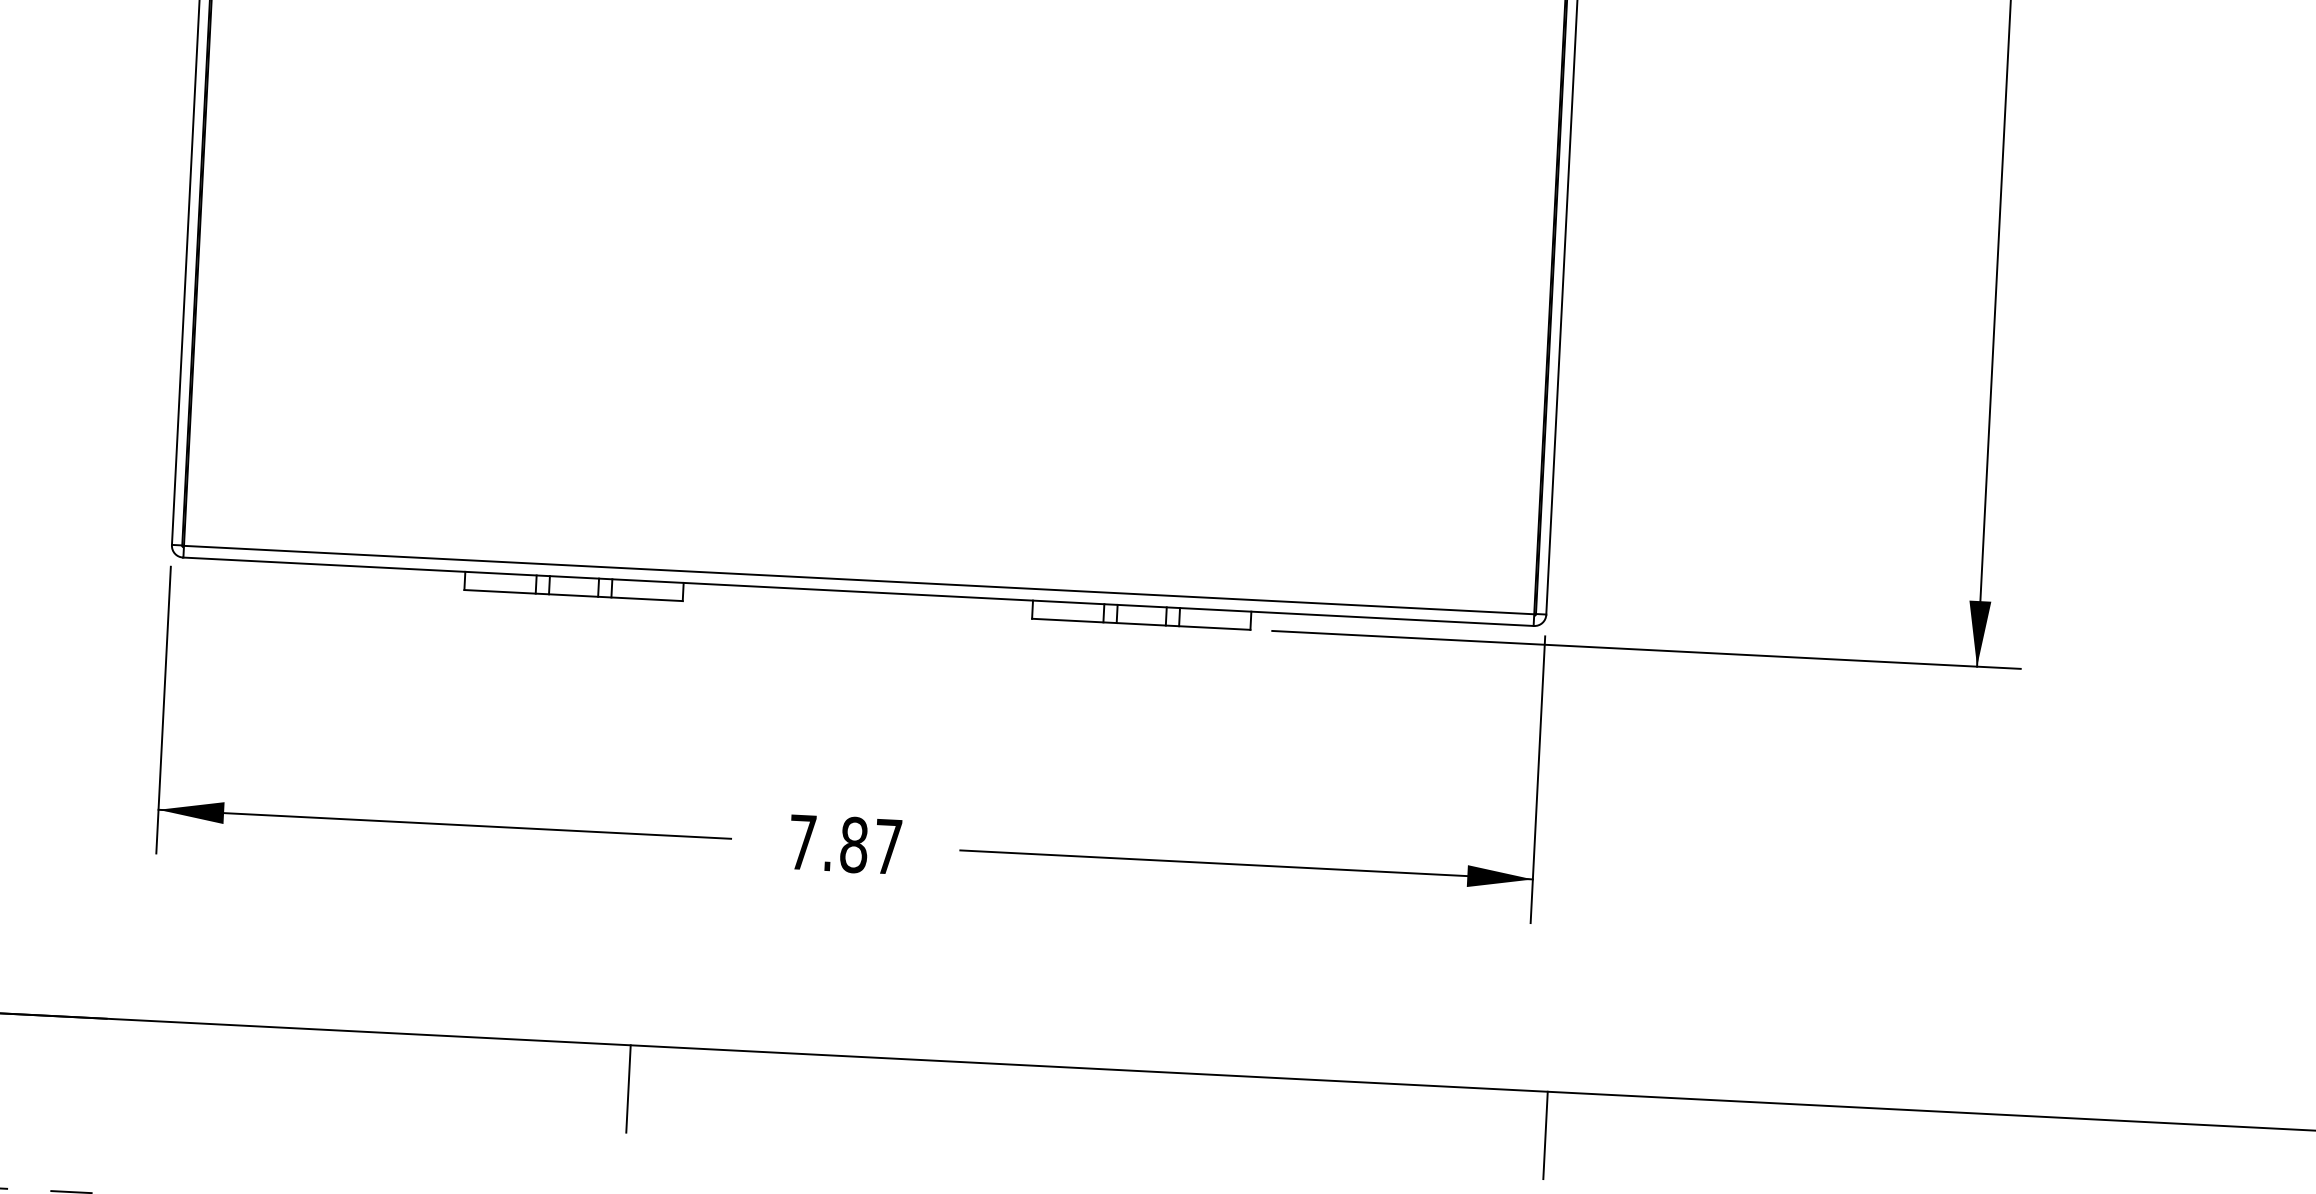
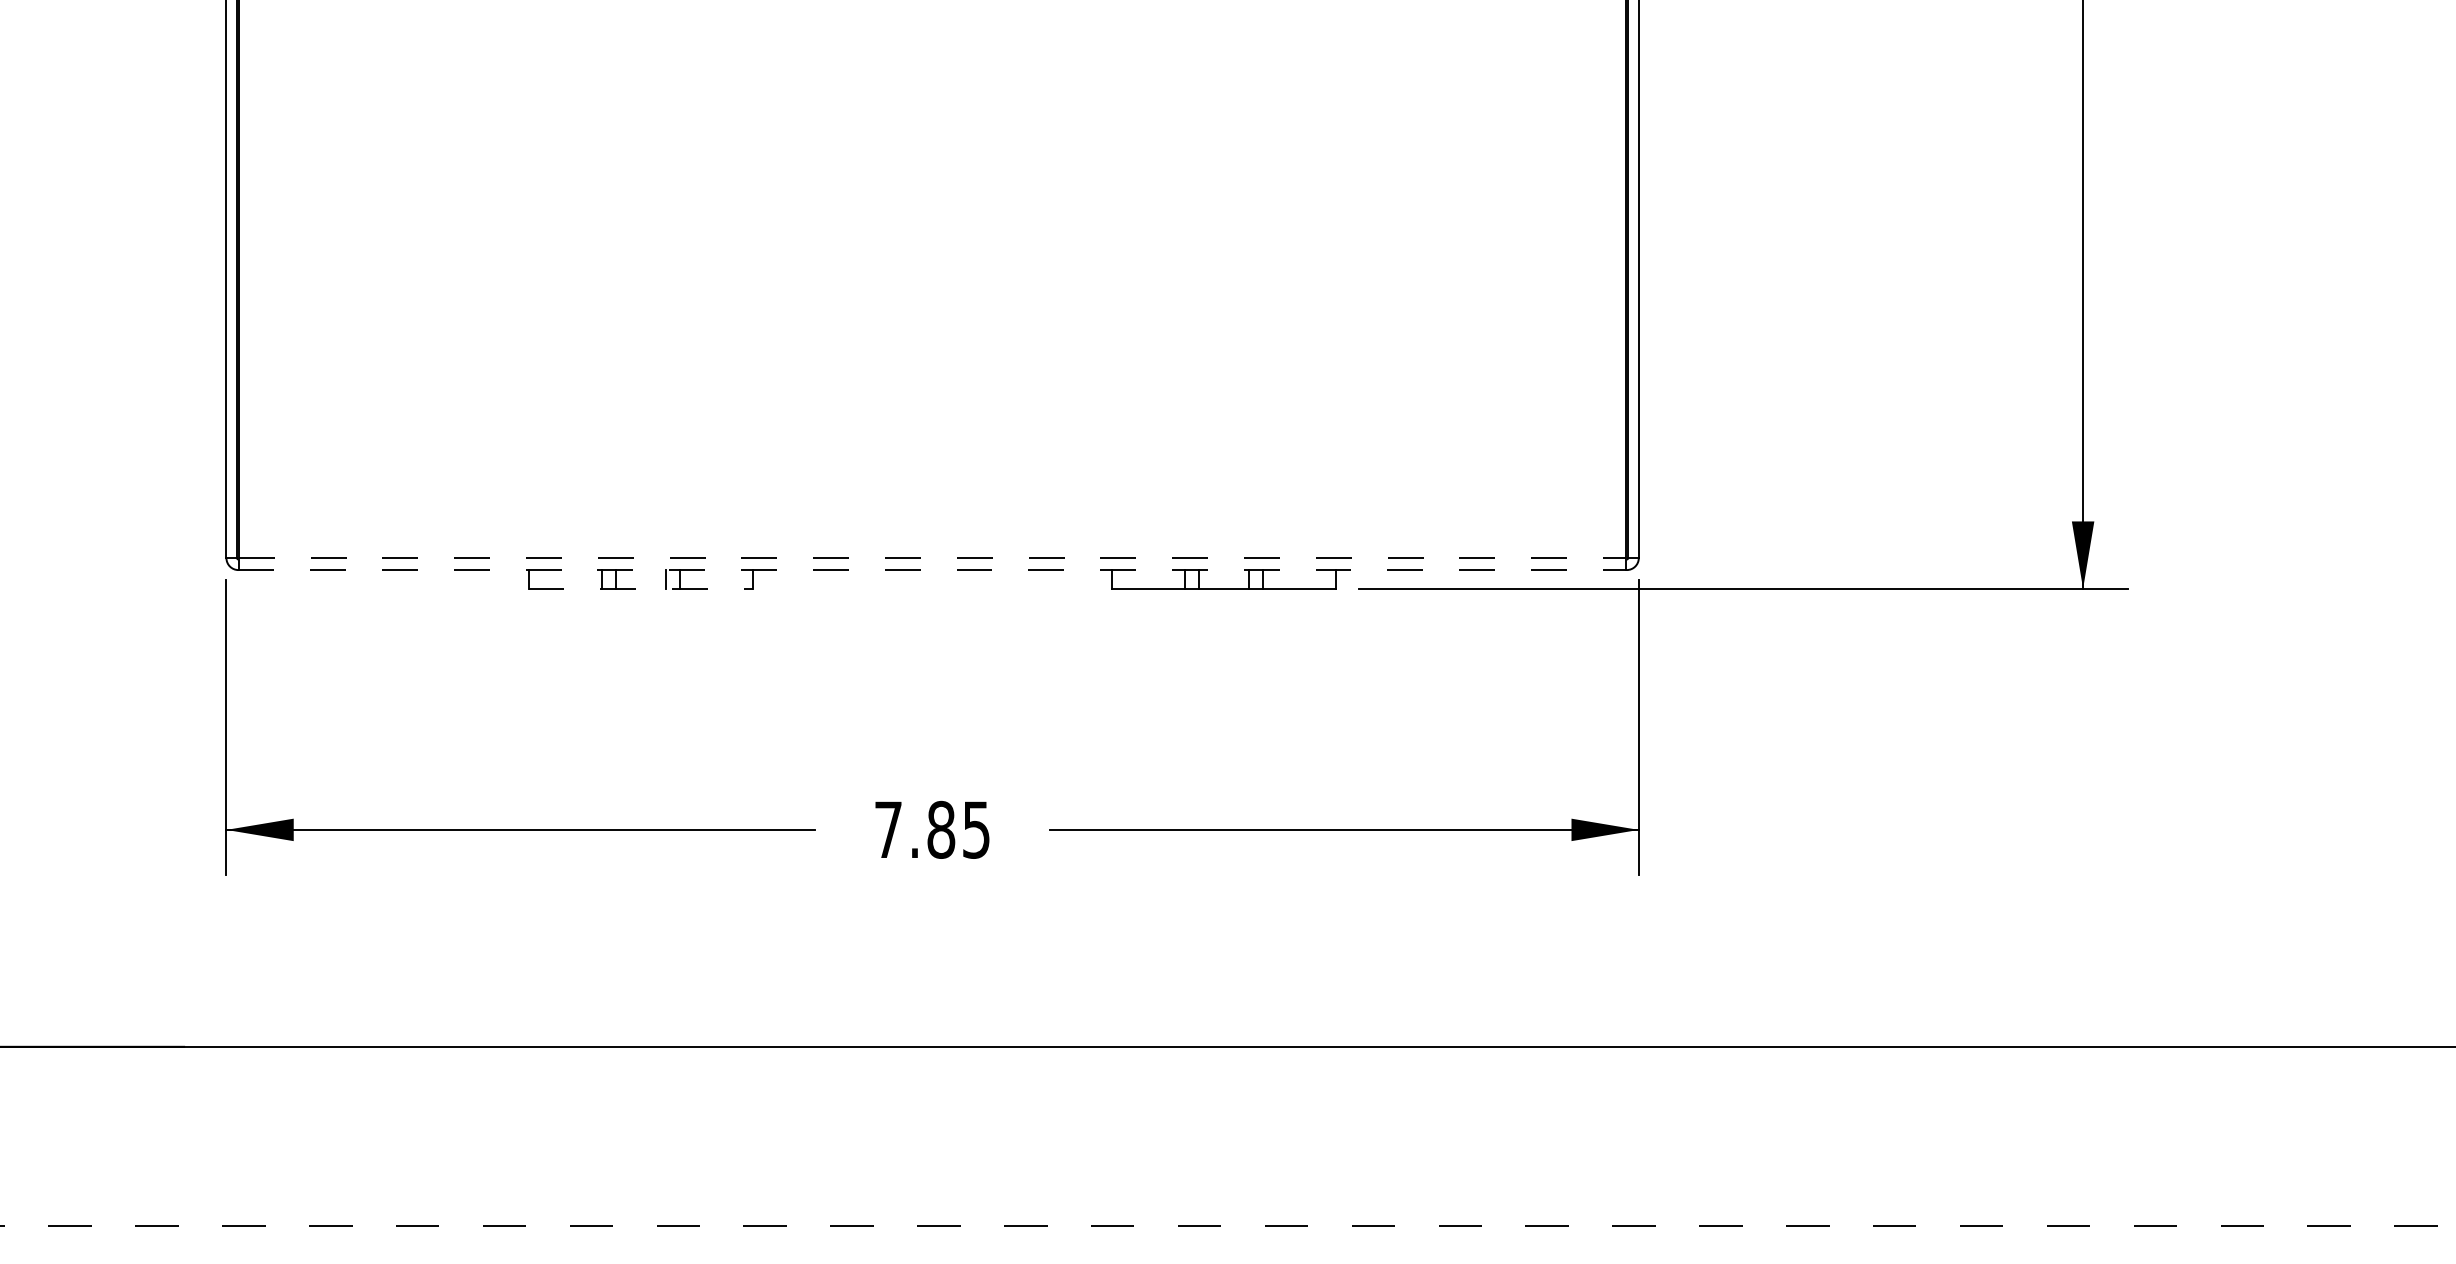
line: (858, 580) -> (932, 558), solid -> dashed
line: (859, 592) -> (933, 570), solid -> dashed
line: (574, 595) -> (641, 588), solid -> dashed
text: (888, 846) -> (976, 829), 7.87 -> 7.85
line: (628, 1088) -> (722, 1091), removed
line: (1545, 1135) -> (1665, 1091), removed

